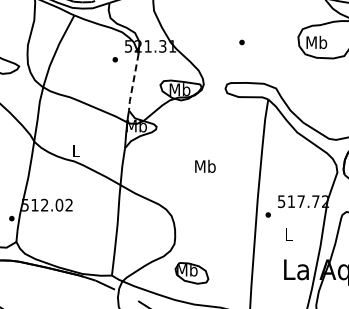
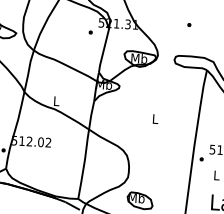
line: (133, 82) -> (103, 50), dashed -> solid
text: (205, 165) -> (155, 118), Mb -> L

